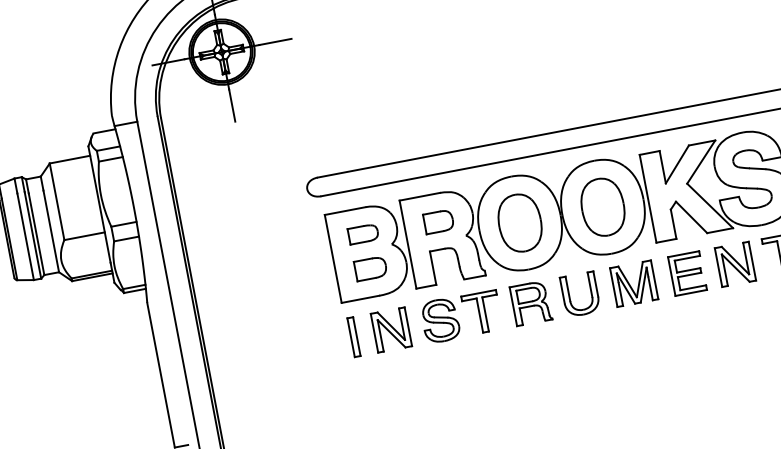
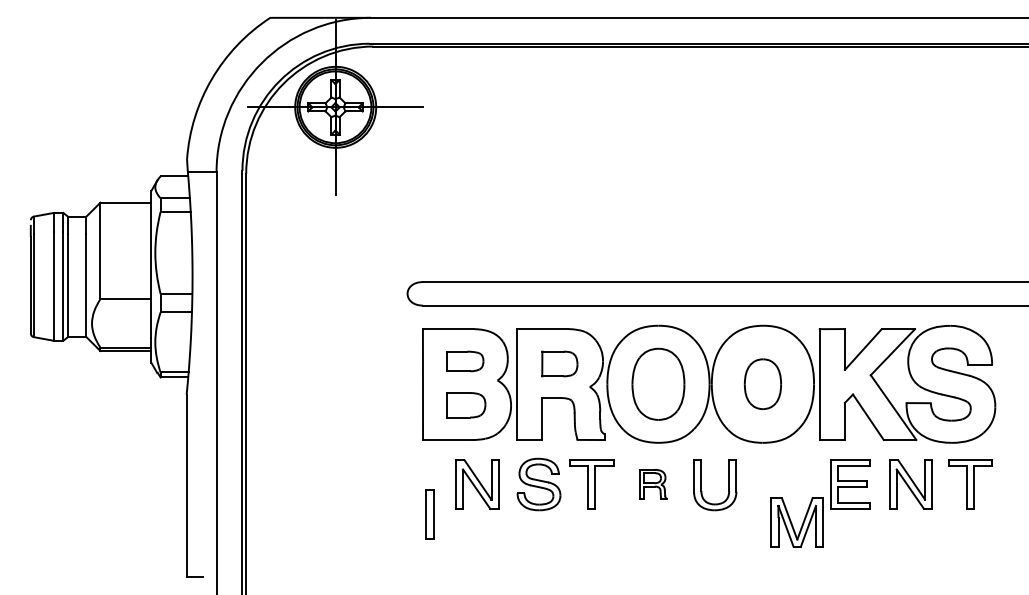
part: (602, 206) -> (762, 383), size x0.7
part: (633, 283) -> (796, 522), moved
part: (531, 303) -> (653, 484), size x0.6
part: (353, 337) -> (429, 514), moved

